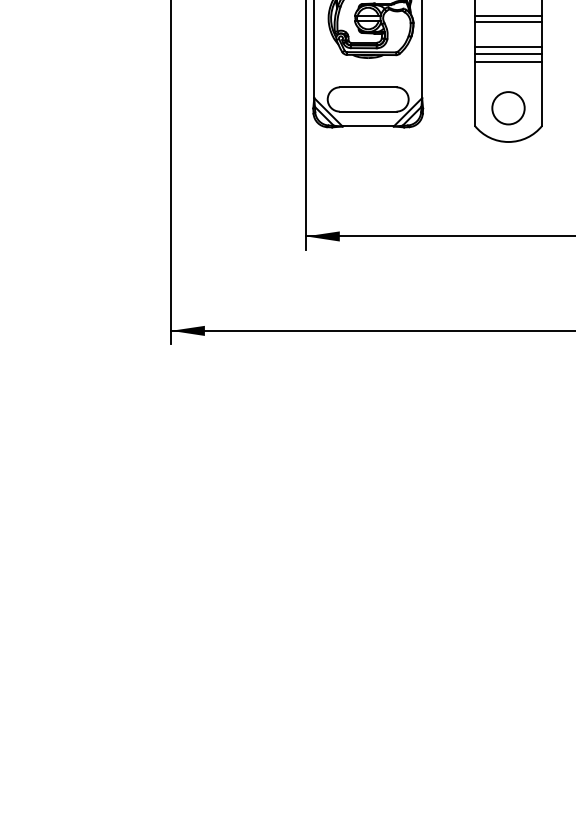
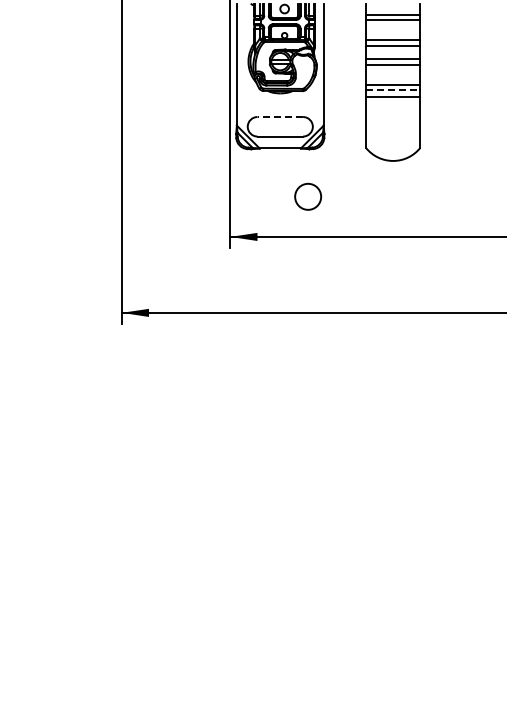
line: (508, 54) -> (393, 90), solid -> dashed
line: (368, 87) -> (280, 117), solid -> dashed
circle: (508, 107) -> (308, 196), moved

